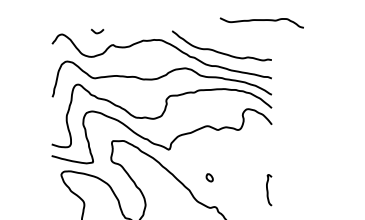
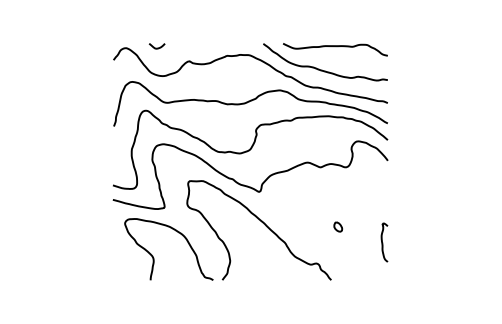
curve: (261, 21) -> (335, 47), moved
curve: (97, 32) -> (156, 47), moved
part: (209, 177) -> (338, 226), moved

